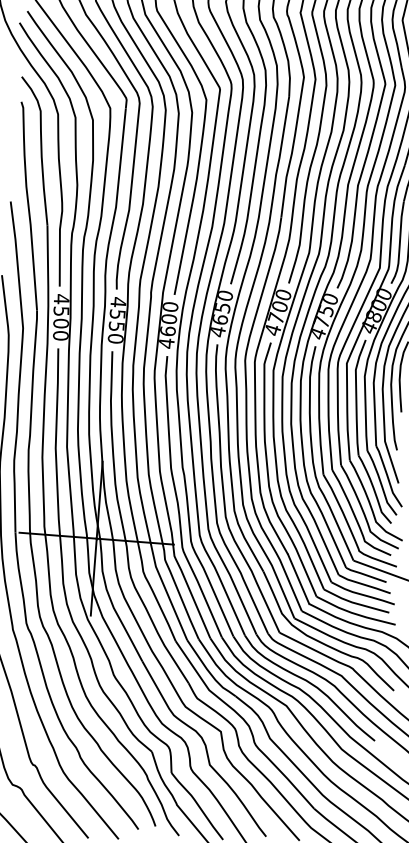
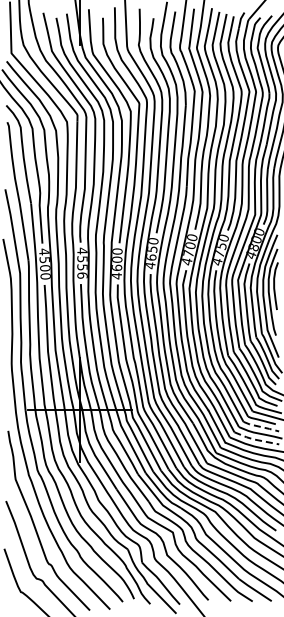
text: (115, 338) -> (82, 275), 4550 -> 4556
line: (364, 585) -> (261, 427), solid -> dashed
line: (353, 602) -> (254, 439), solid -> dashed

